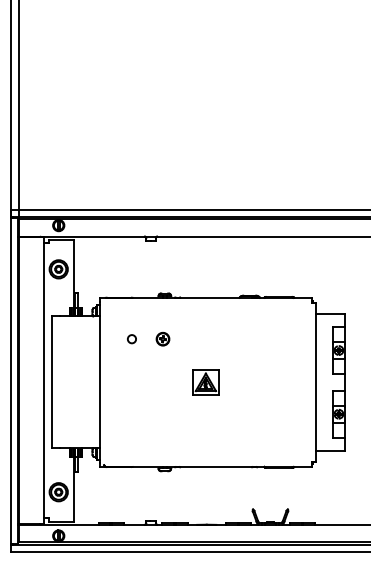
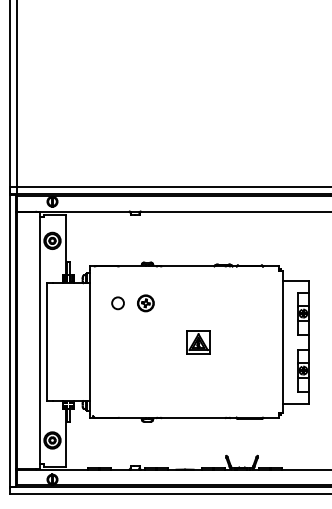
circle: (131, 339) -> (117, 303), size x1.6
part: (162, 339) -> (145, 303), size x1.4
part: (205, 382) -> (198, 342), moved

